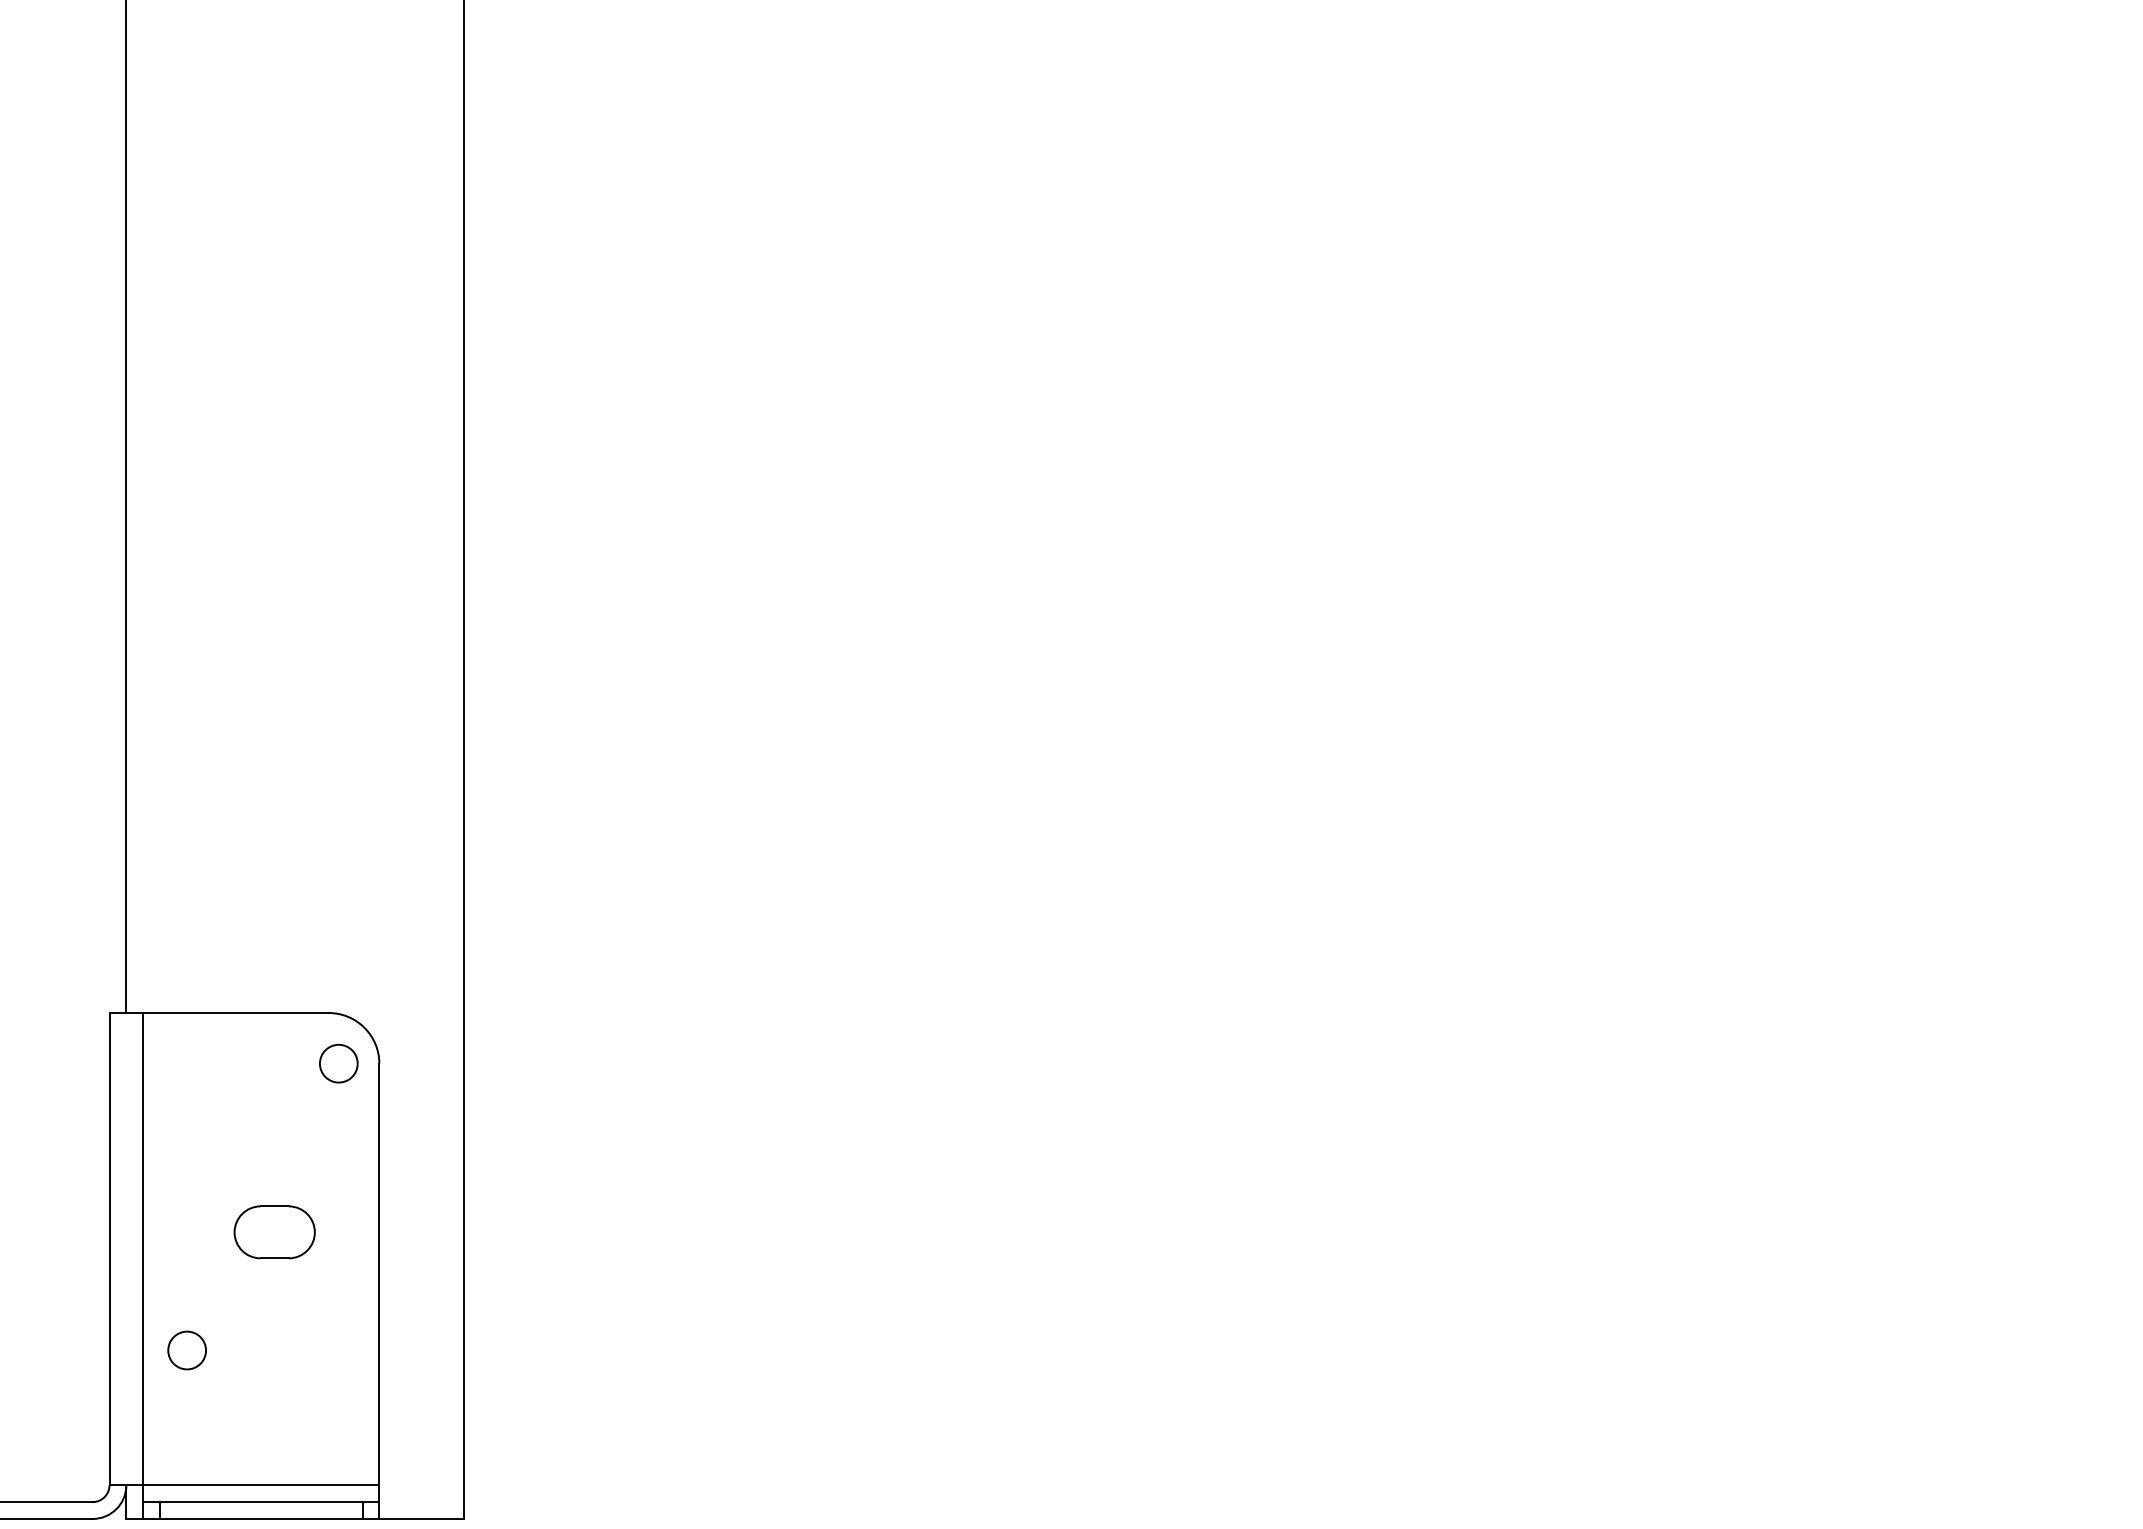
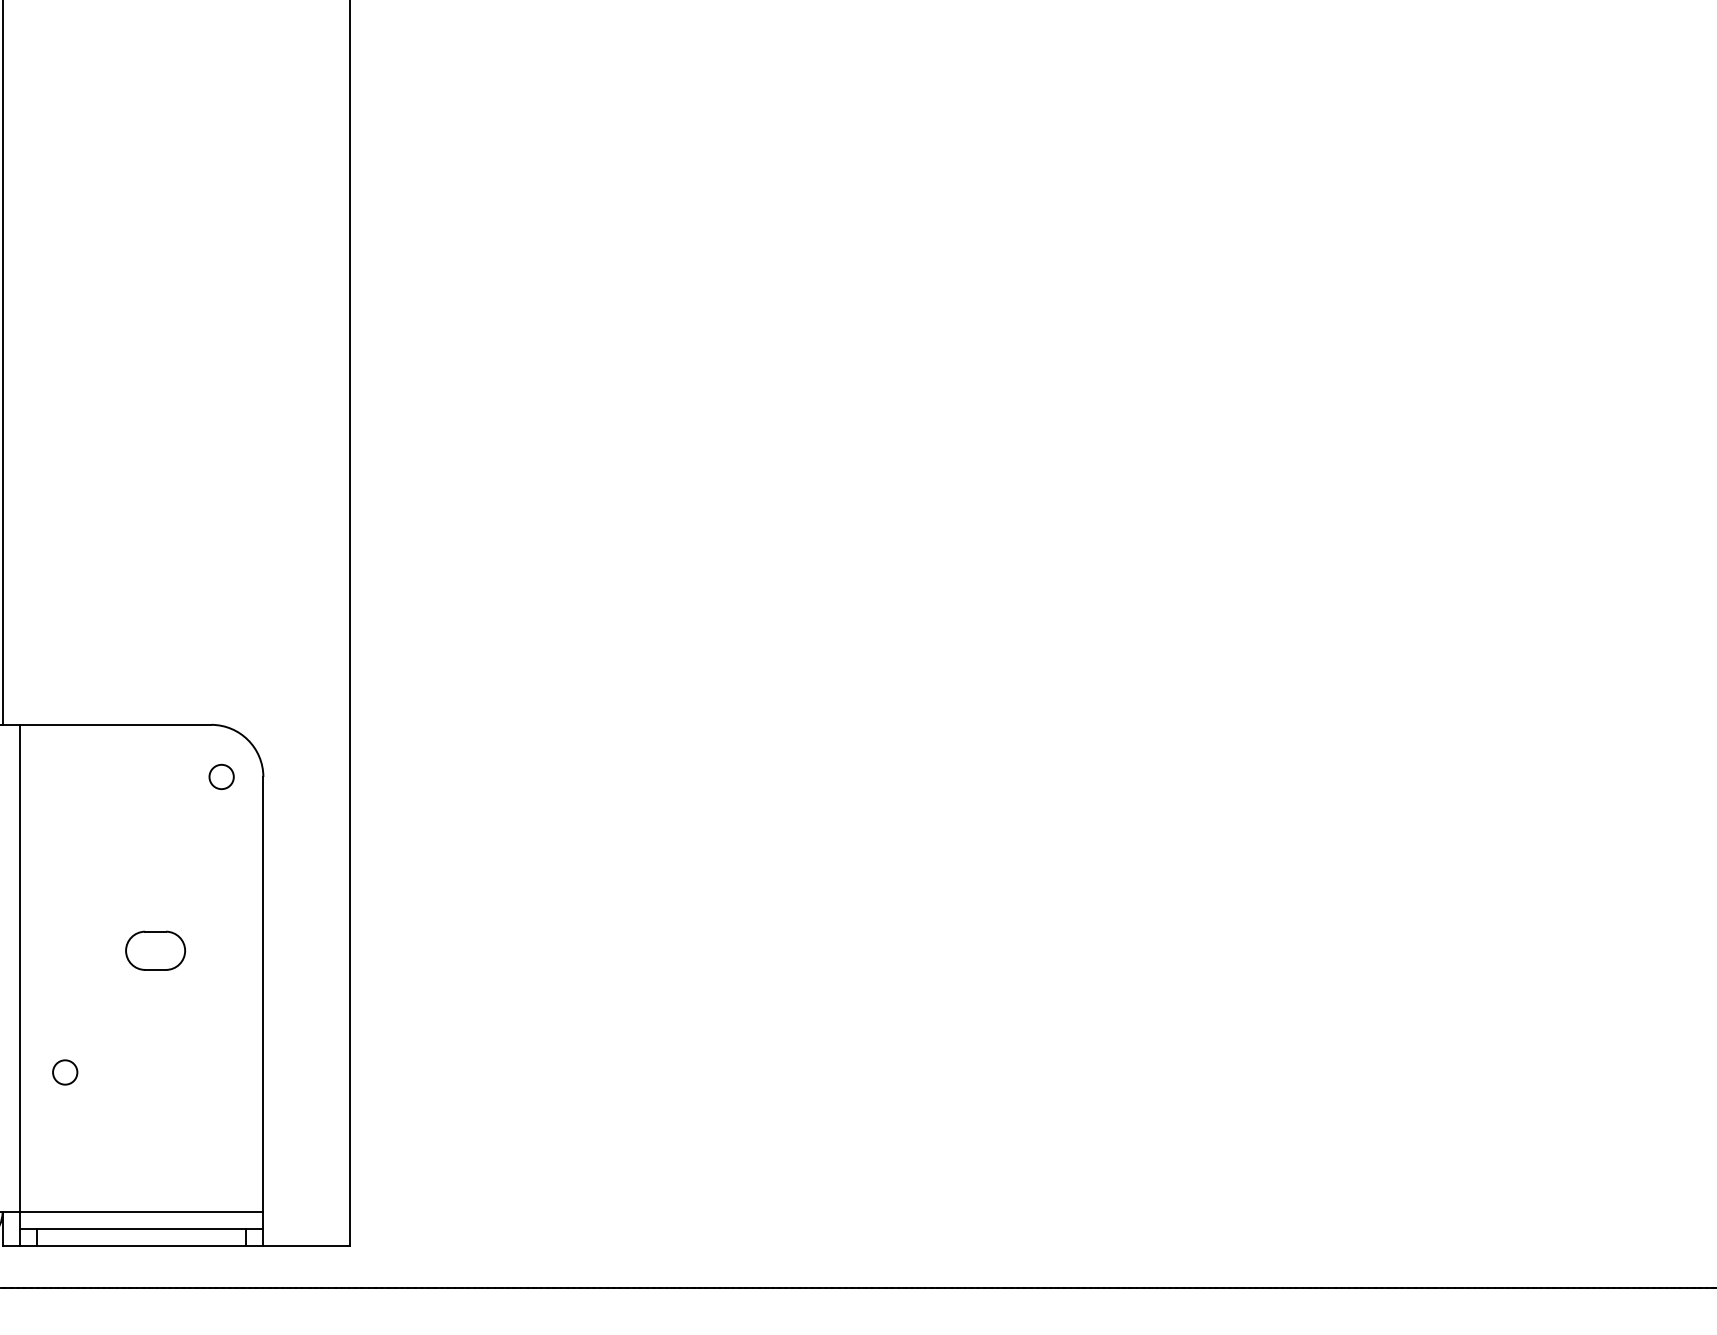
circle: (338, 1063) -> (221, 776), size x0.62
part: (274, 1231) -> (155, 950), size x0.71
circle: (186, 1349) -> (64, 1071), size x0.62

